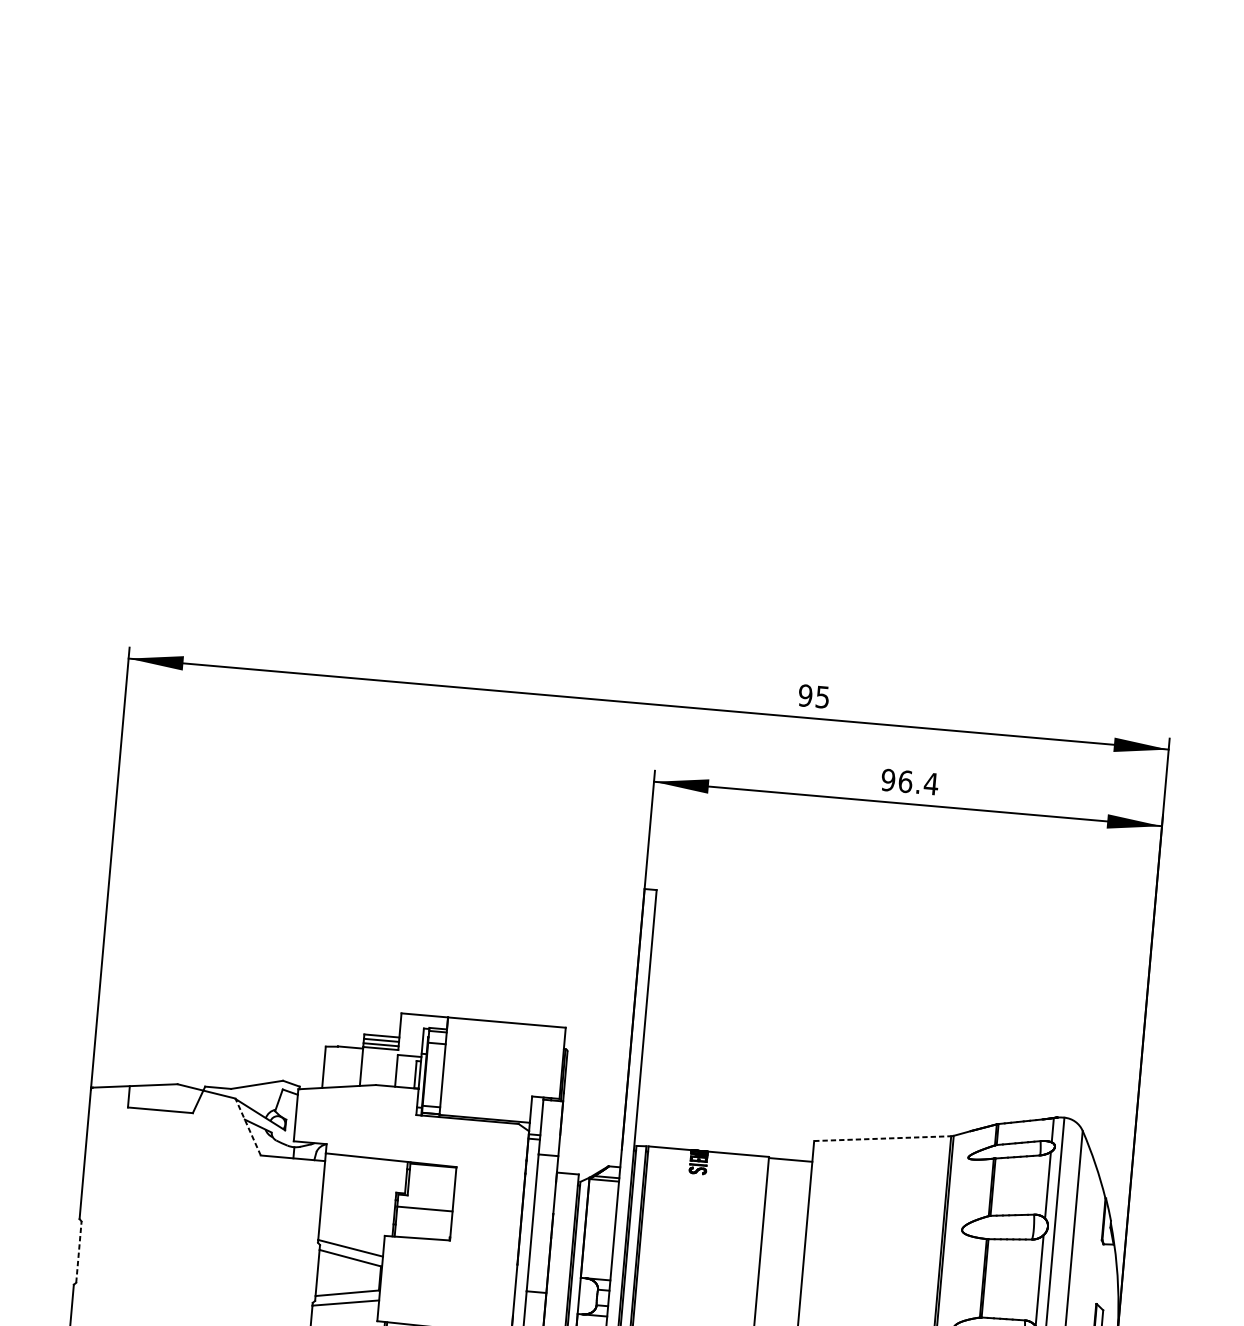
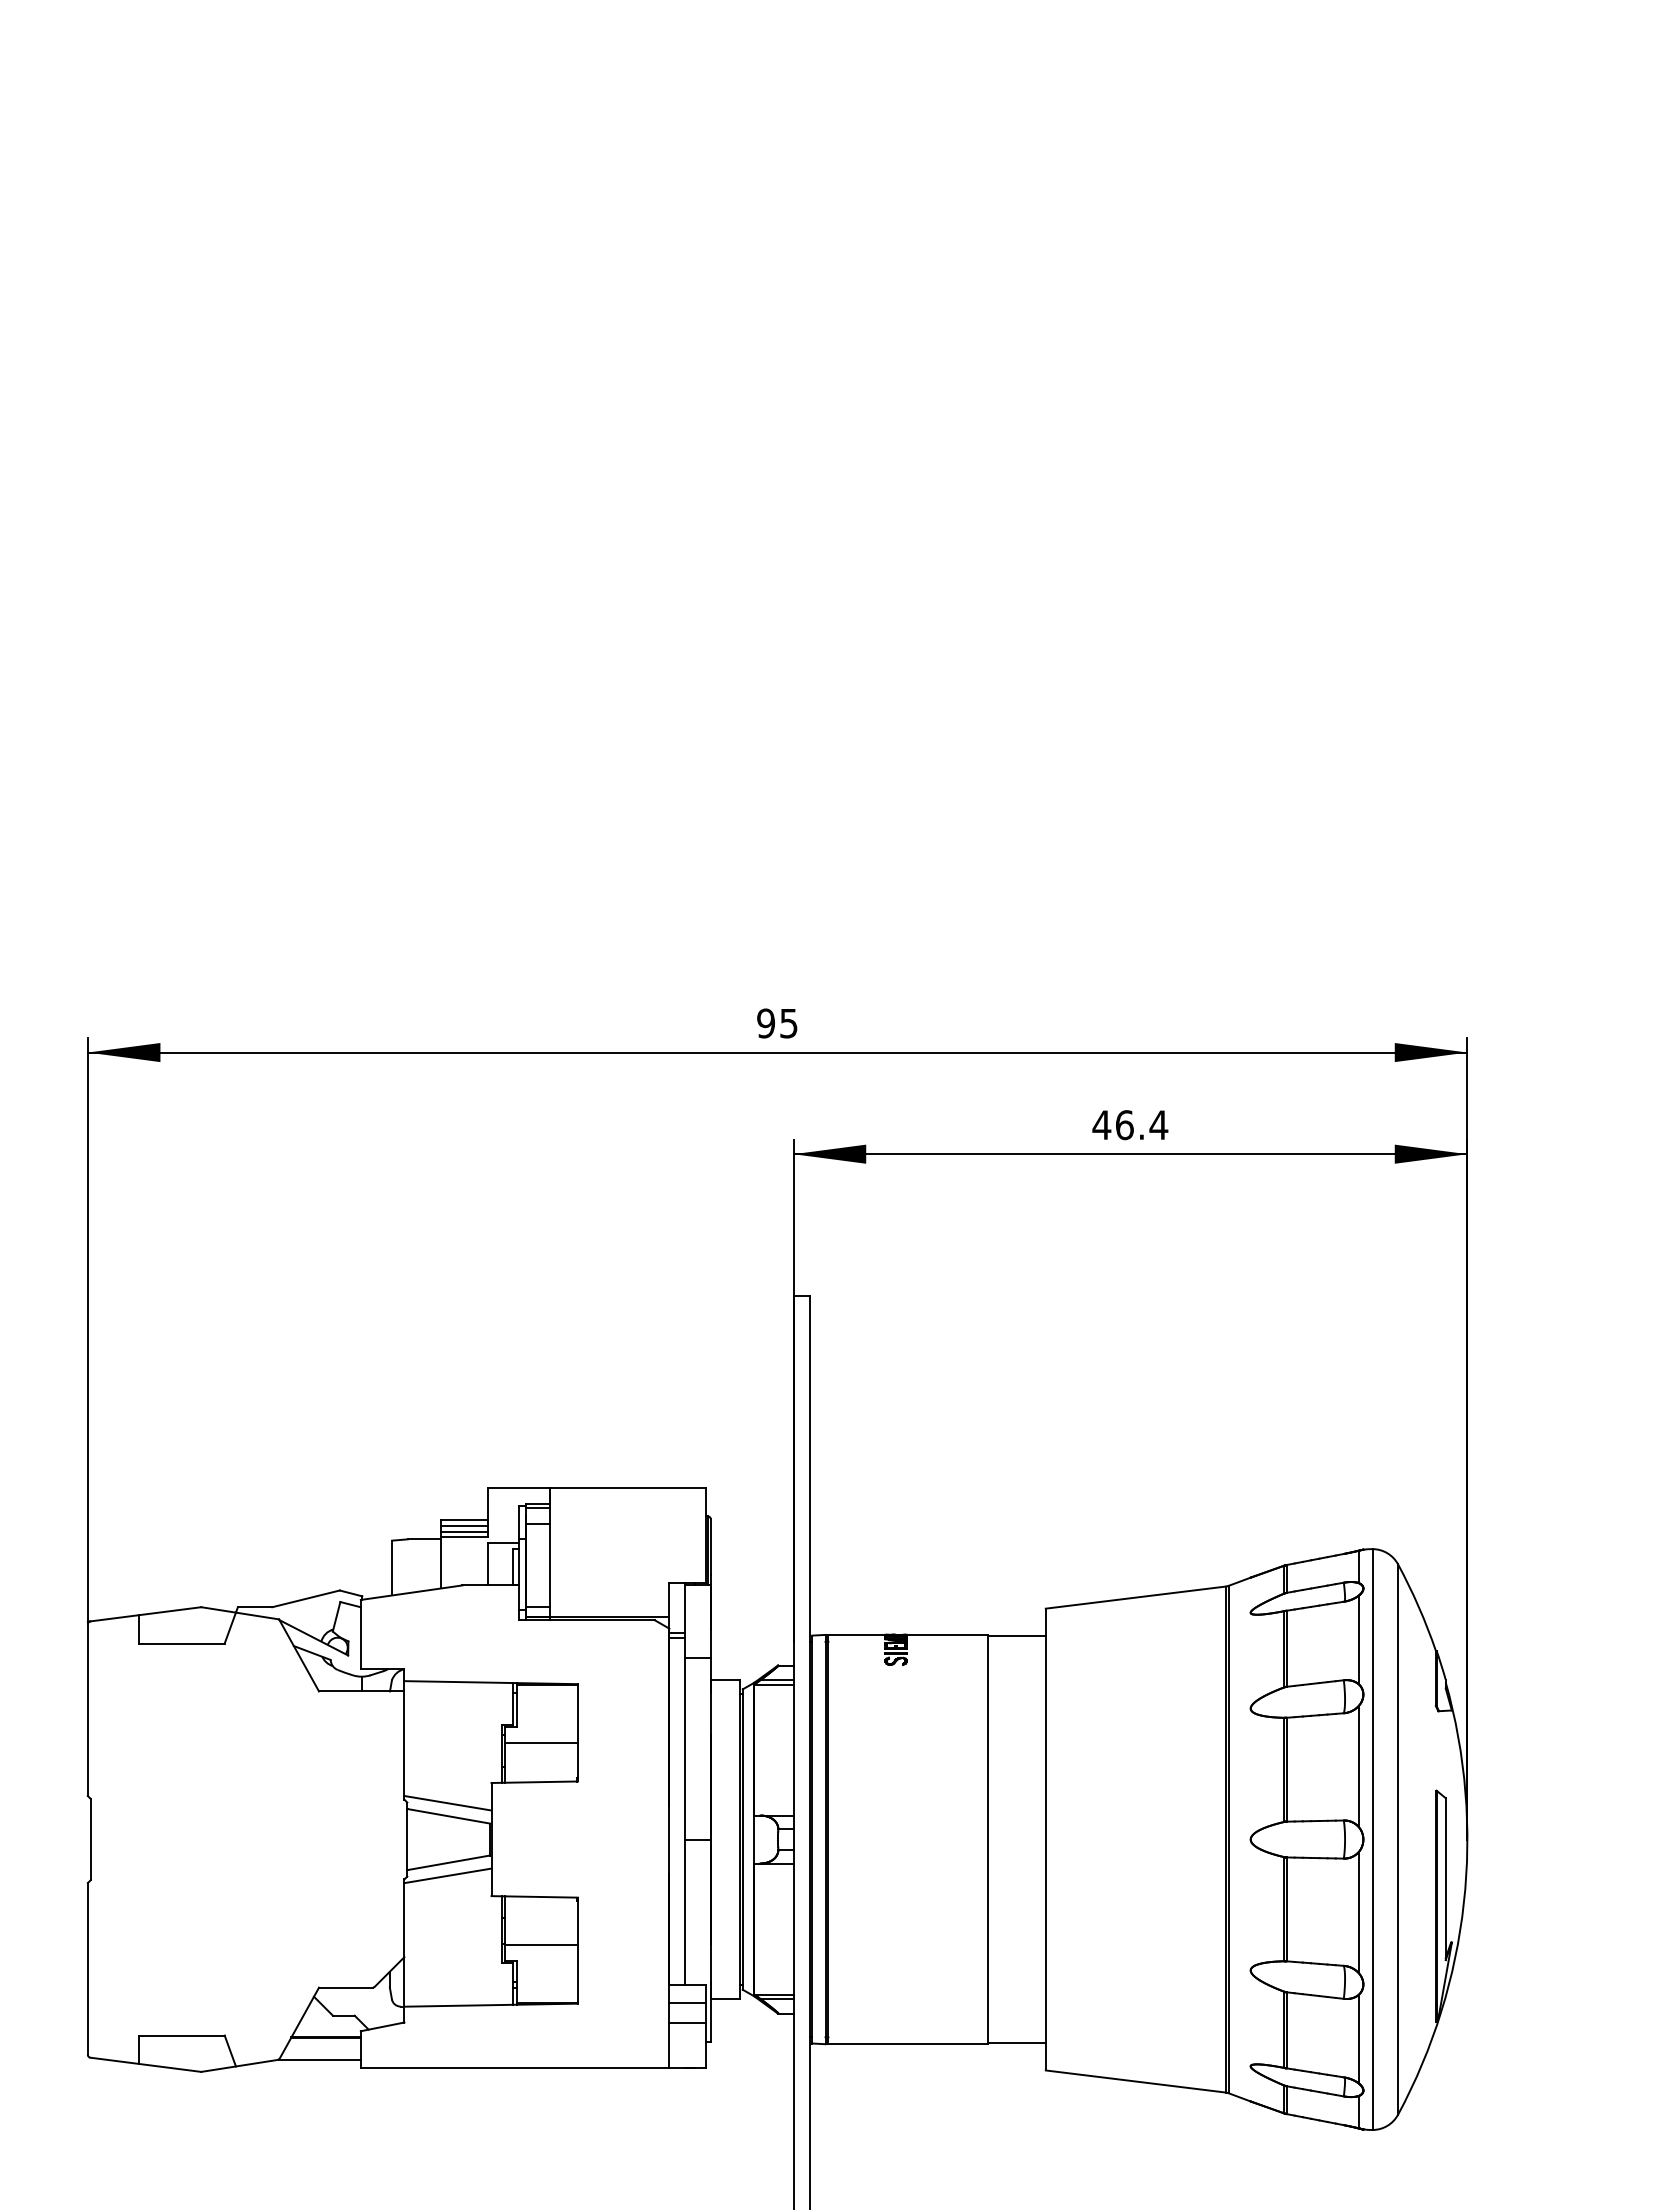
text: (814, 696) -> (777, 1023), moved
text: (888, 780) -> (1101, 1125), 96.4 -> 46.4
line: (247, 1126) -> (298, 1654), dashed -> solid
line: (882, 1138) -> (1135, 1597), dashed -> solid
line: (78, 1252) -> (90, 1839), dashed -> solid

